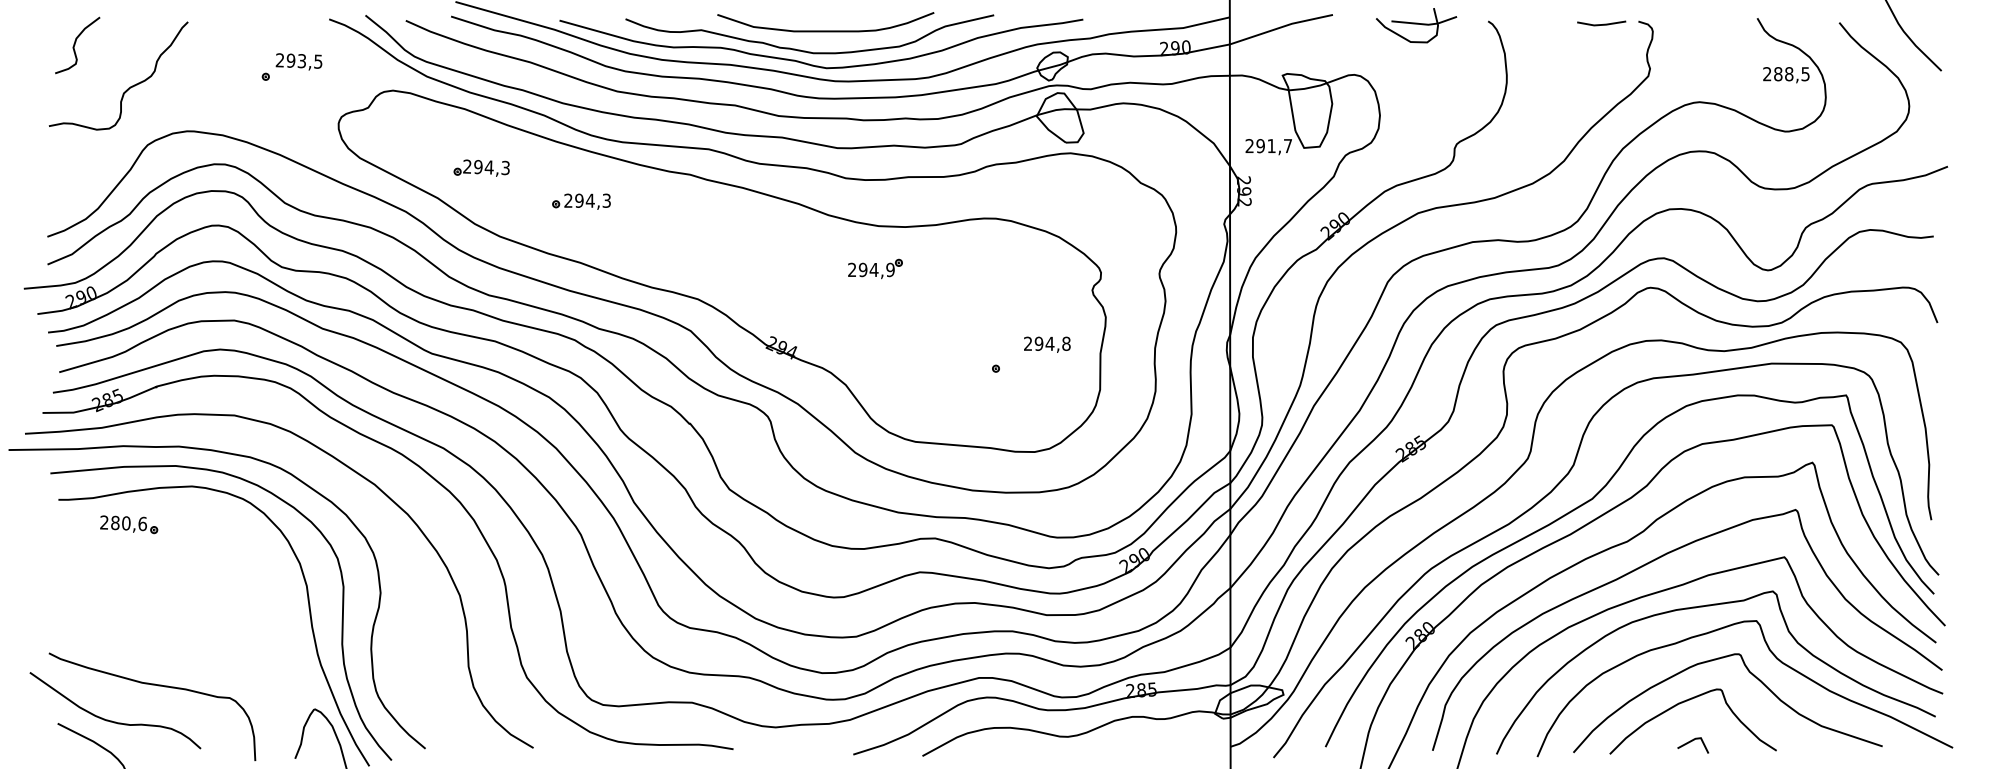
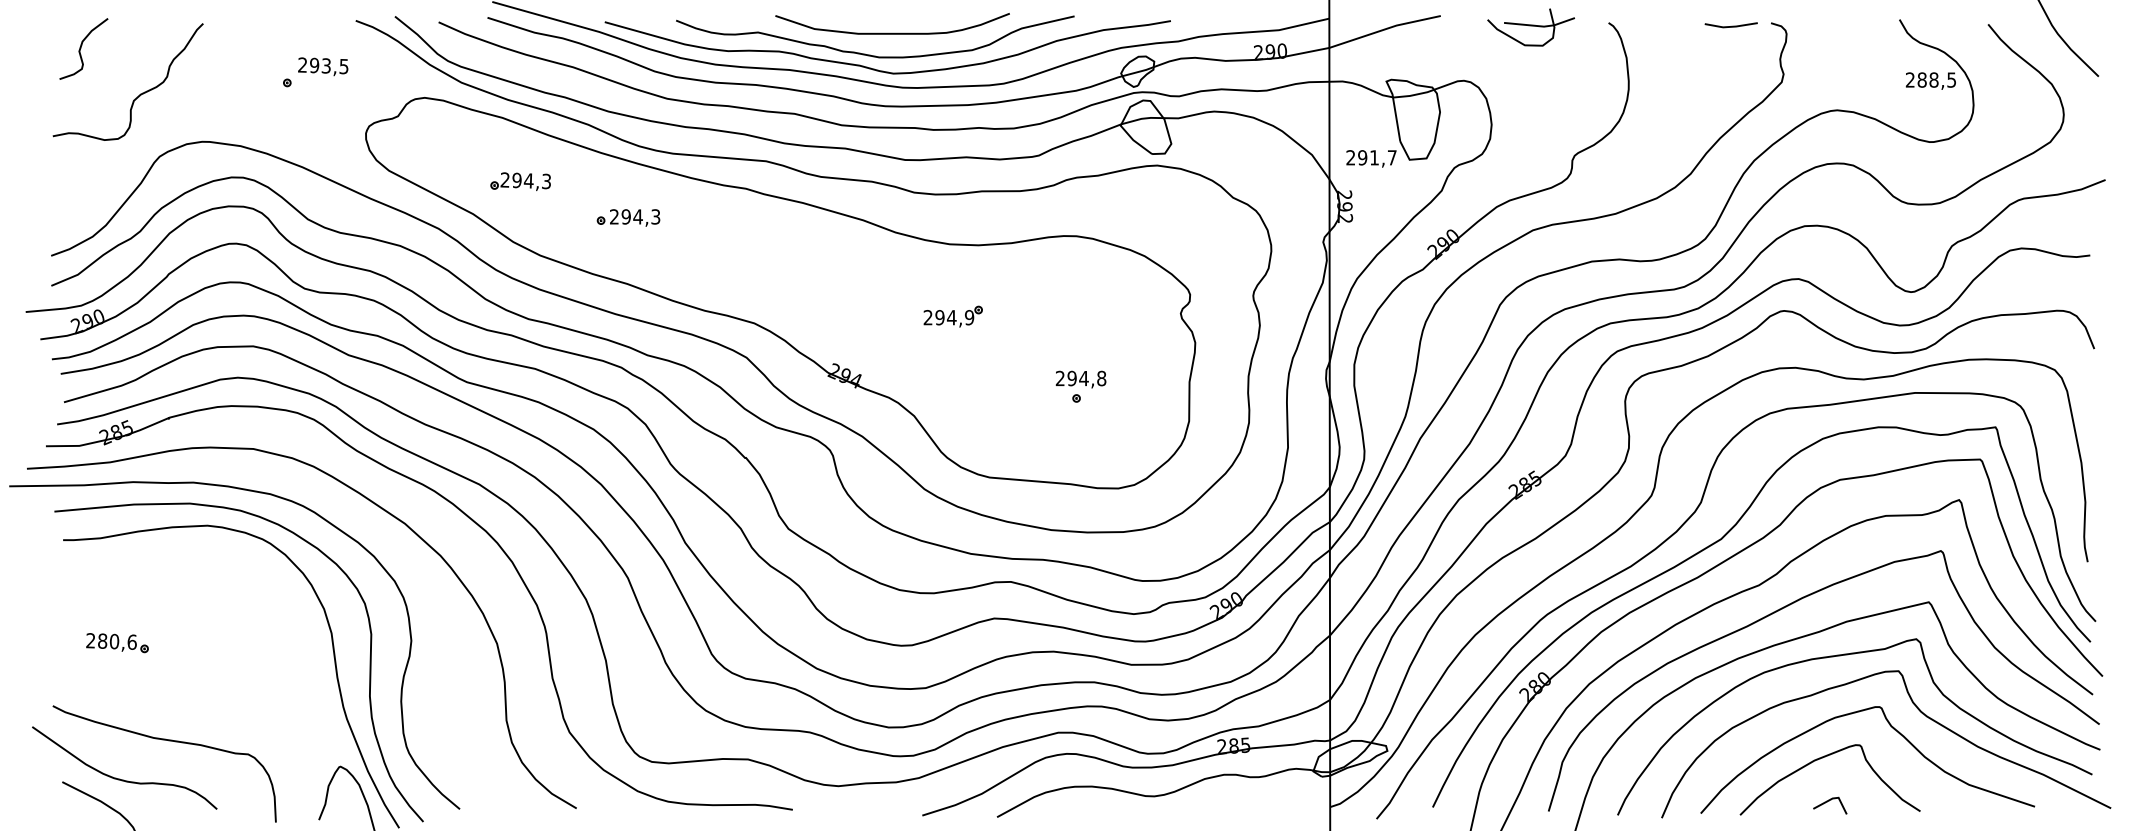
part: (874, 268) -> (952, 316), moved
text: (1046, 344) -> (1080, 379), moved
part: (129, 525) -> (117, 643), moved

